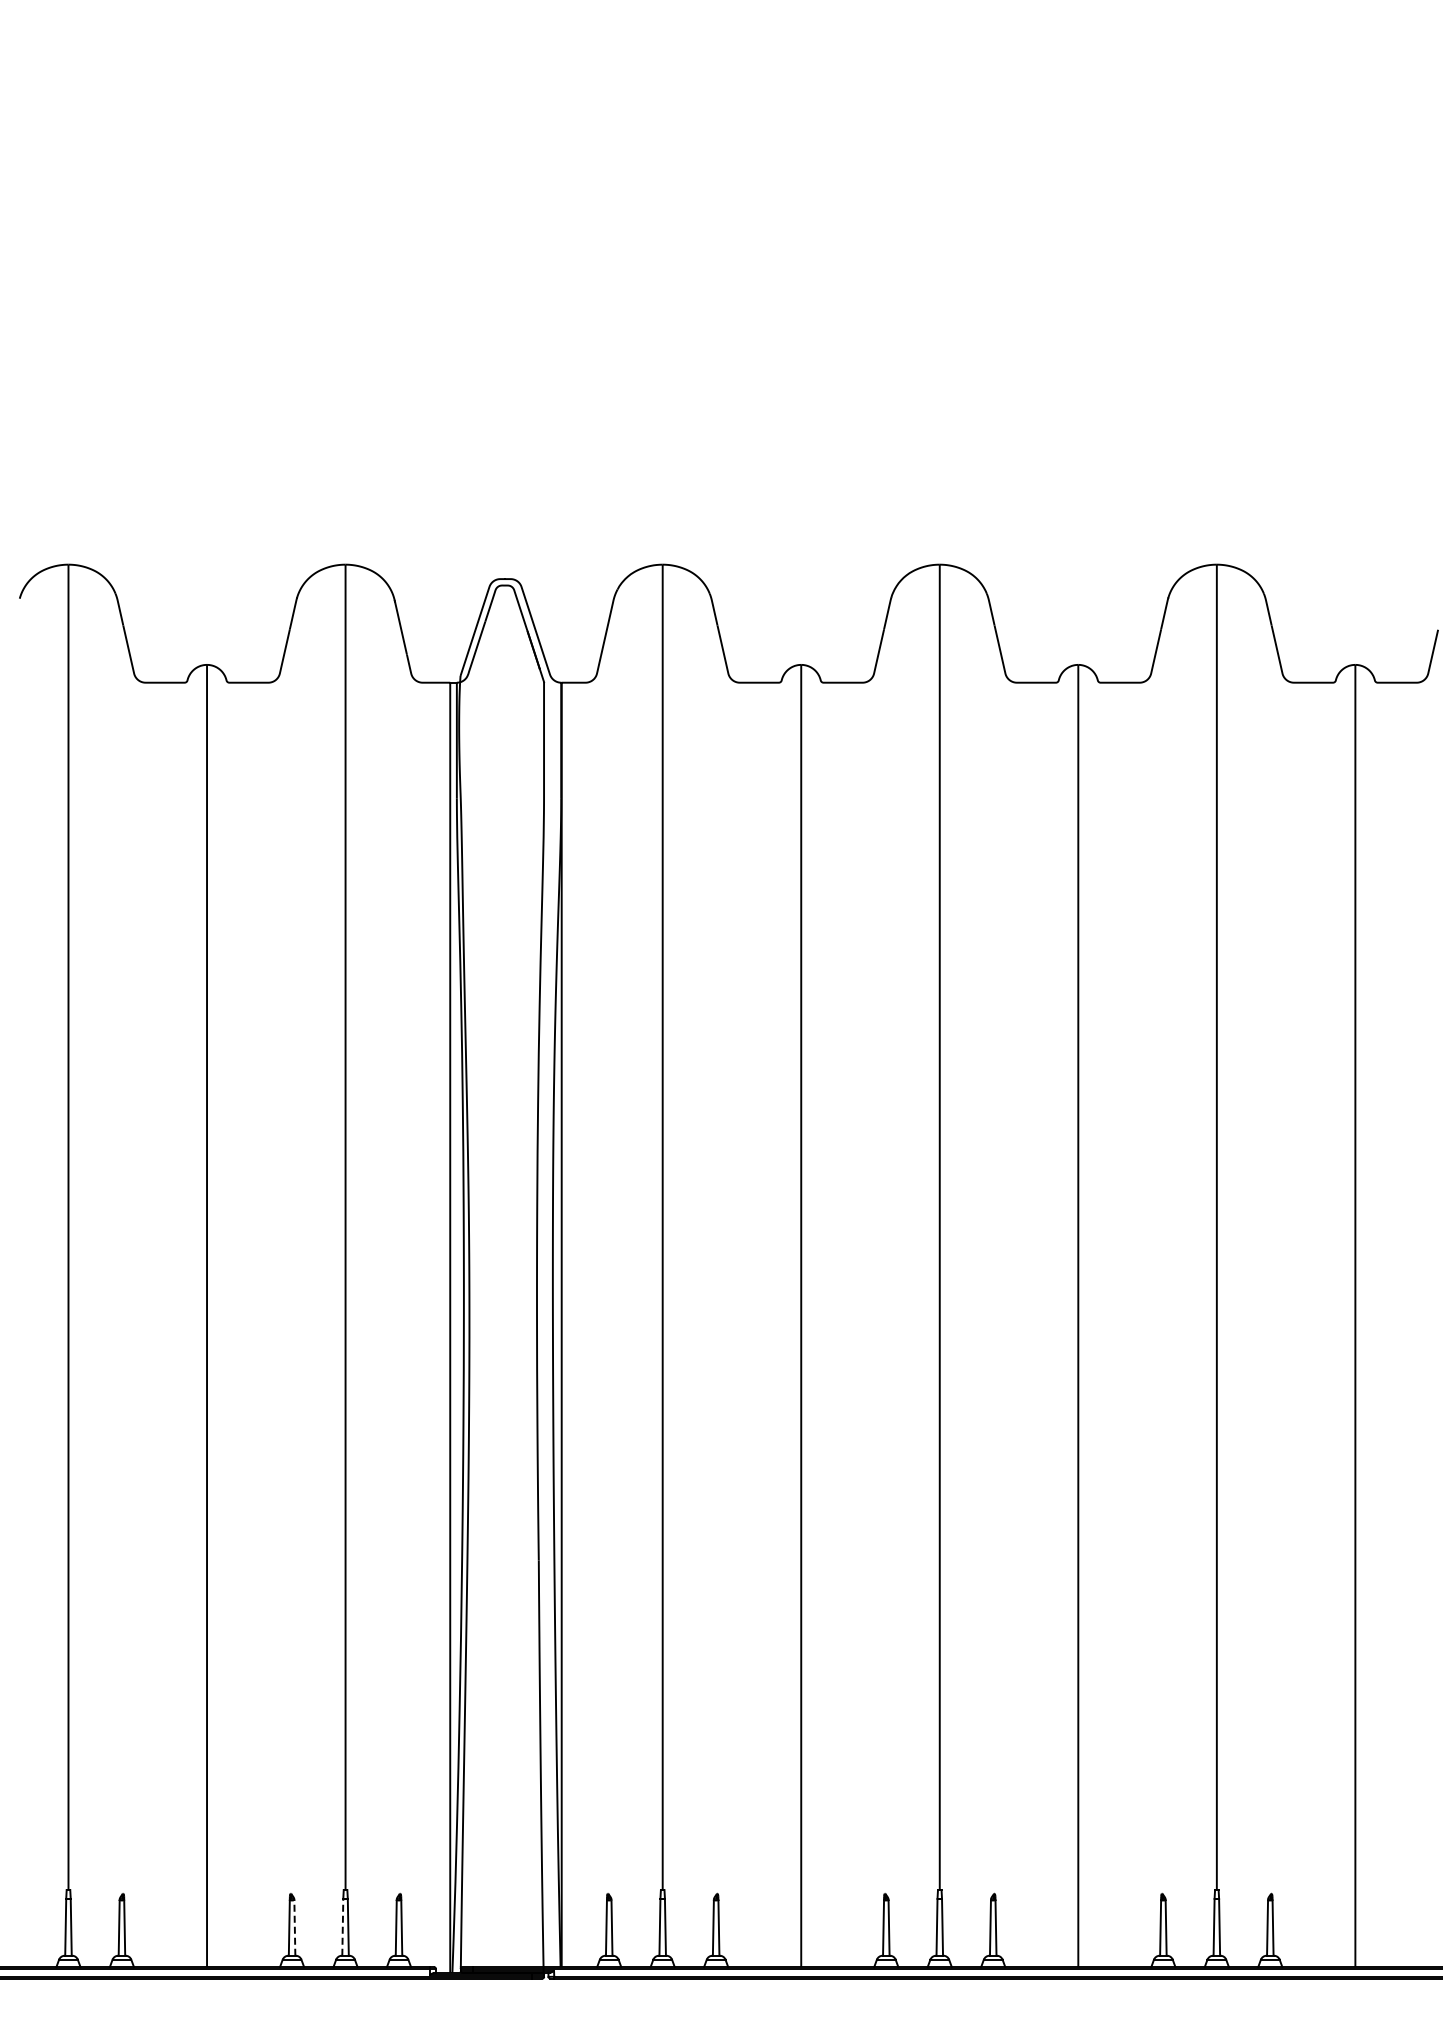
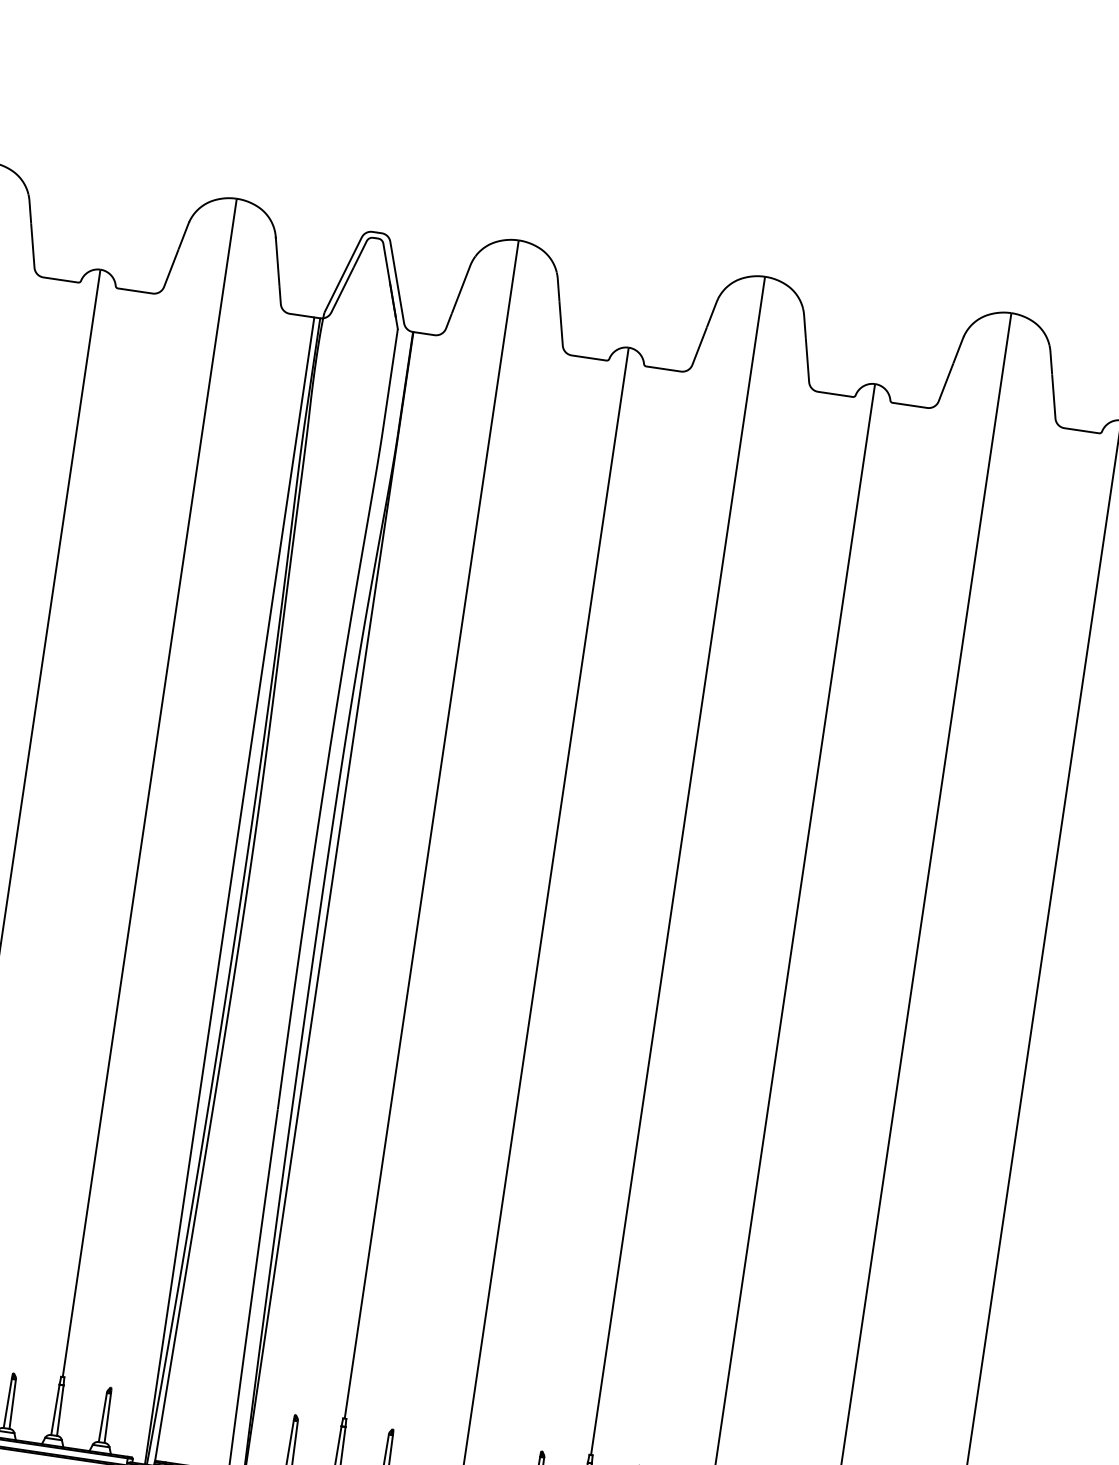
line: (342, 1926) -> (55, 1409), dashed -> solid
line: (294, 1928) -> (12, 1404), dashed -> solid

